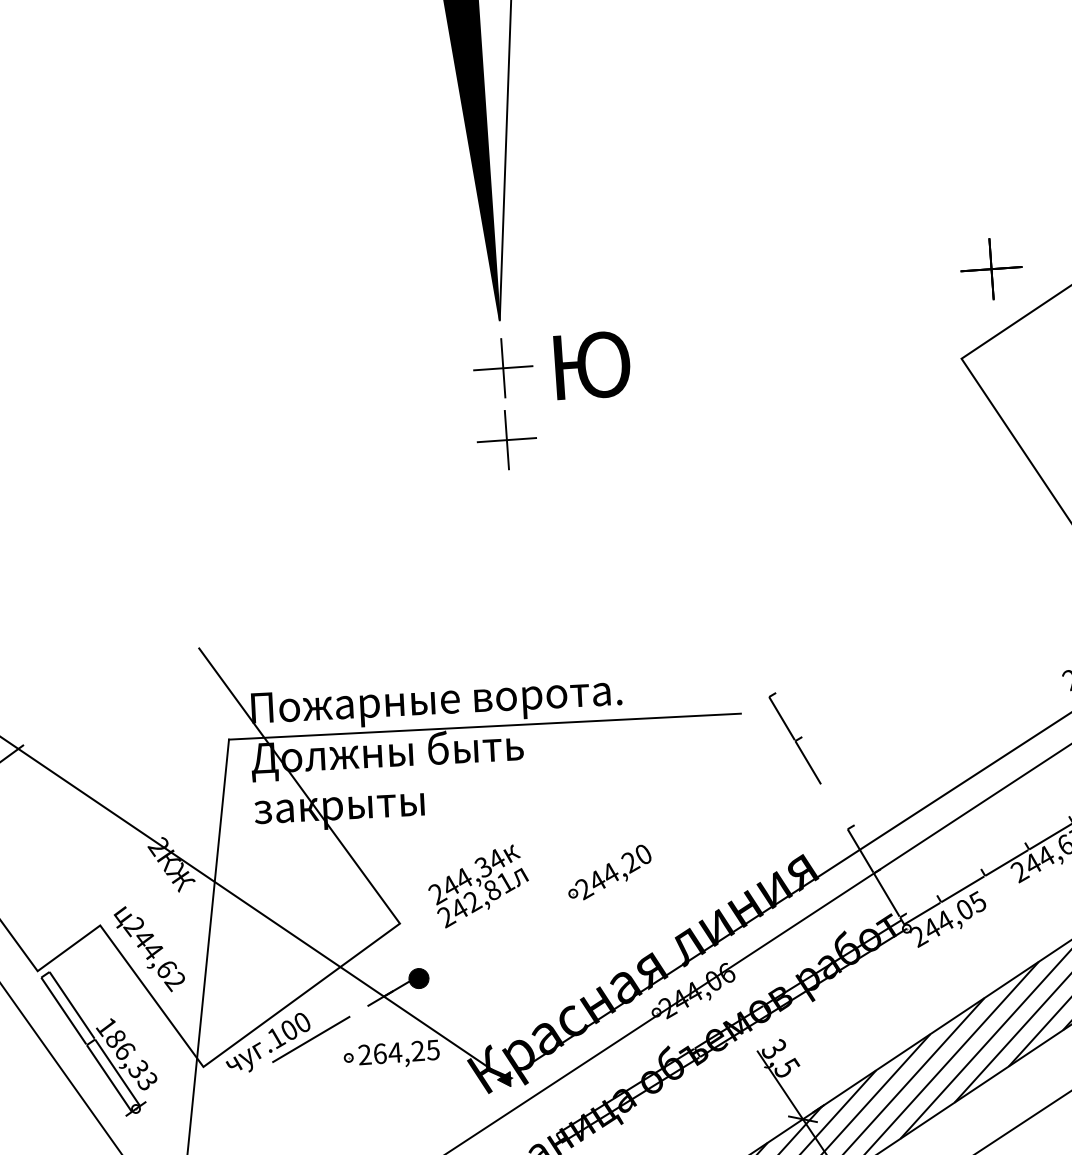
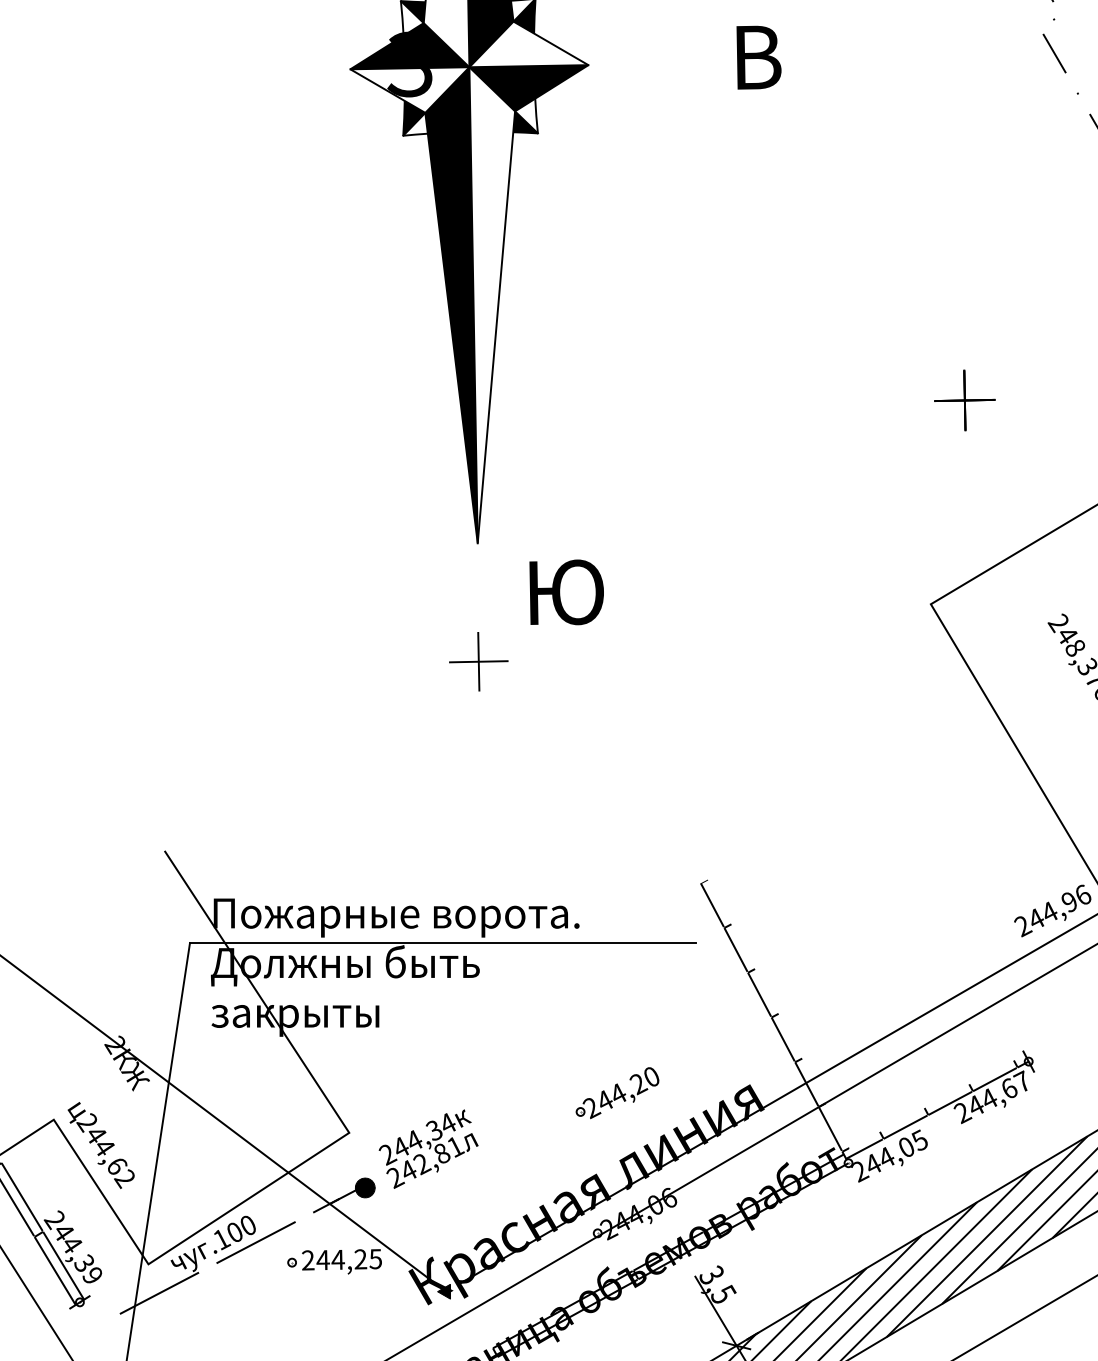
part: (991, 269) -> (964, 400), moved
part: (502, 368) -> (478, 590), removed
fill: (754, 672) -> (711, 903), added
fill: (833, 803) -> (782, 1036), added
part: (609, 873) -> (617, 1093), moved
text: (478, 885) -> (428, 1148), moved
text: (125, 1053) -> (72, 1247), 186,33 -> 244,39
text: (379, 1054) -> (322, 1260), 264,25 -> 244,25
fill: (216, 1094) -> (159, 1292), added

